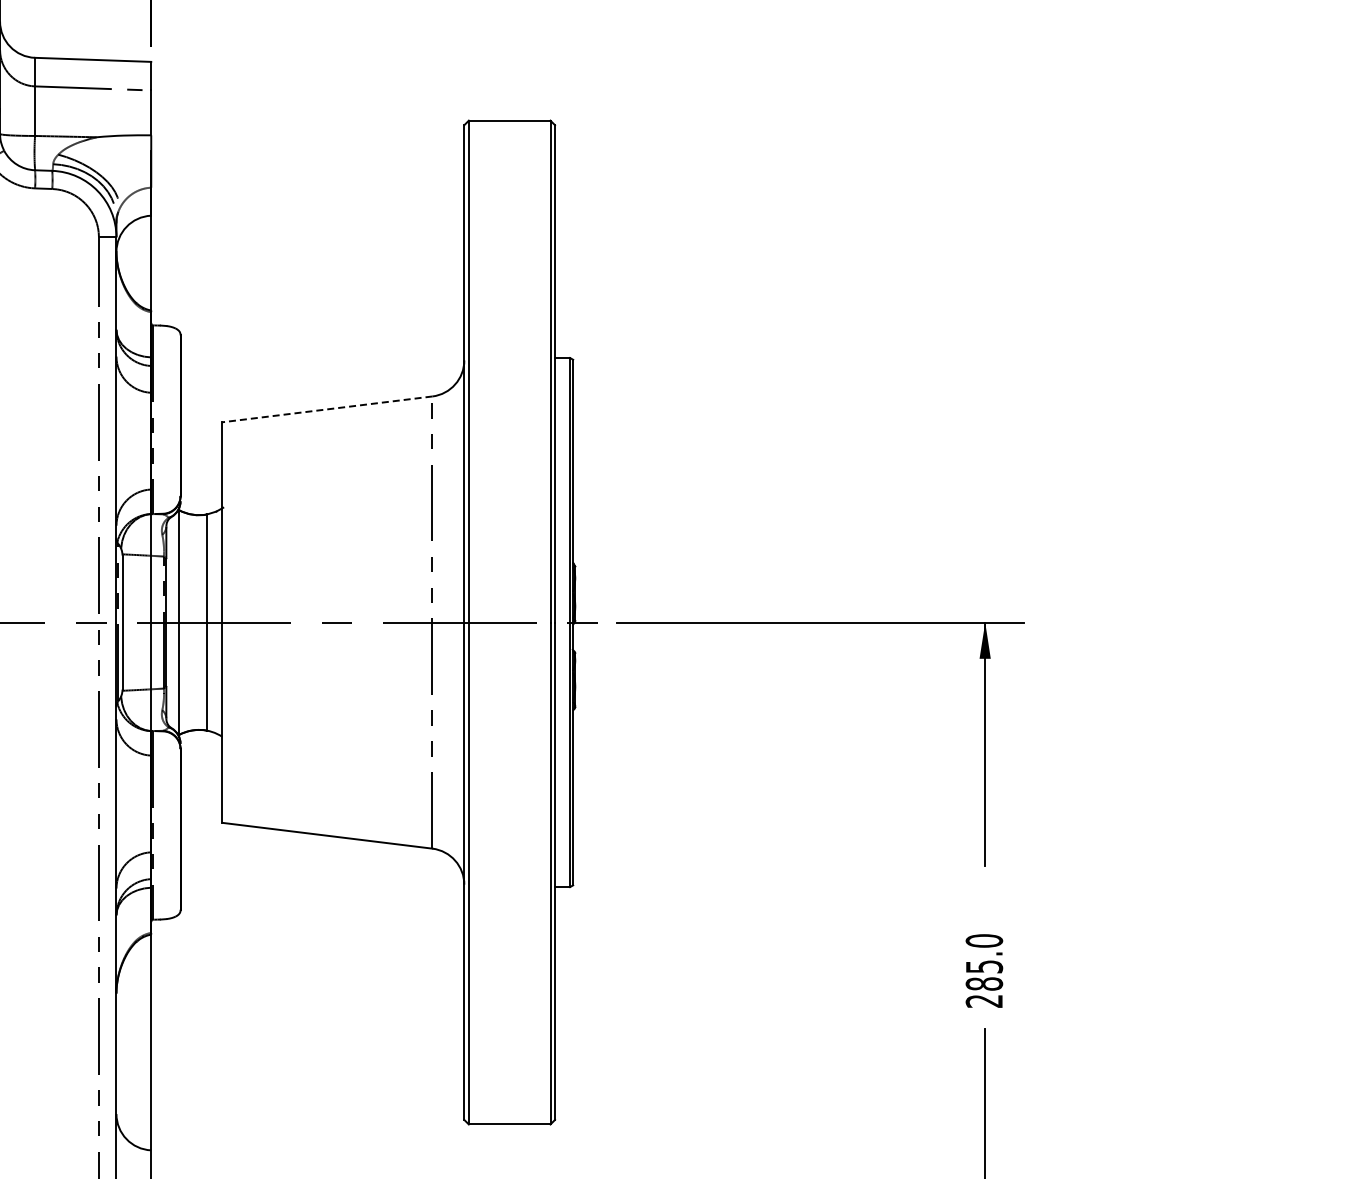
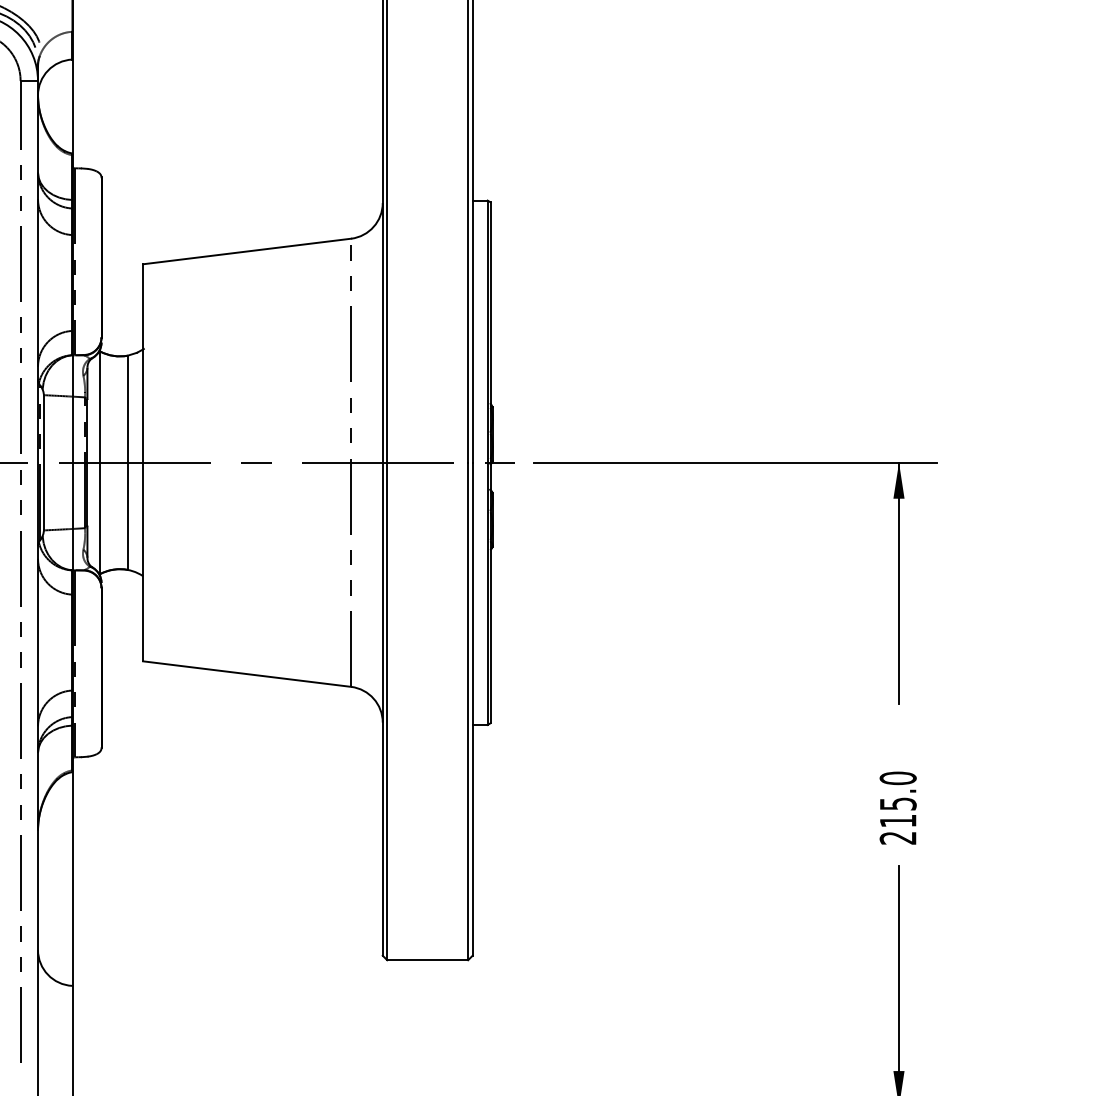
line: (327, 409) -> (247, 251), dashed -> solid
text: (984, 983) -> (898, 820), 285.0 -> 215.0

